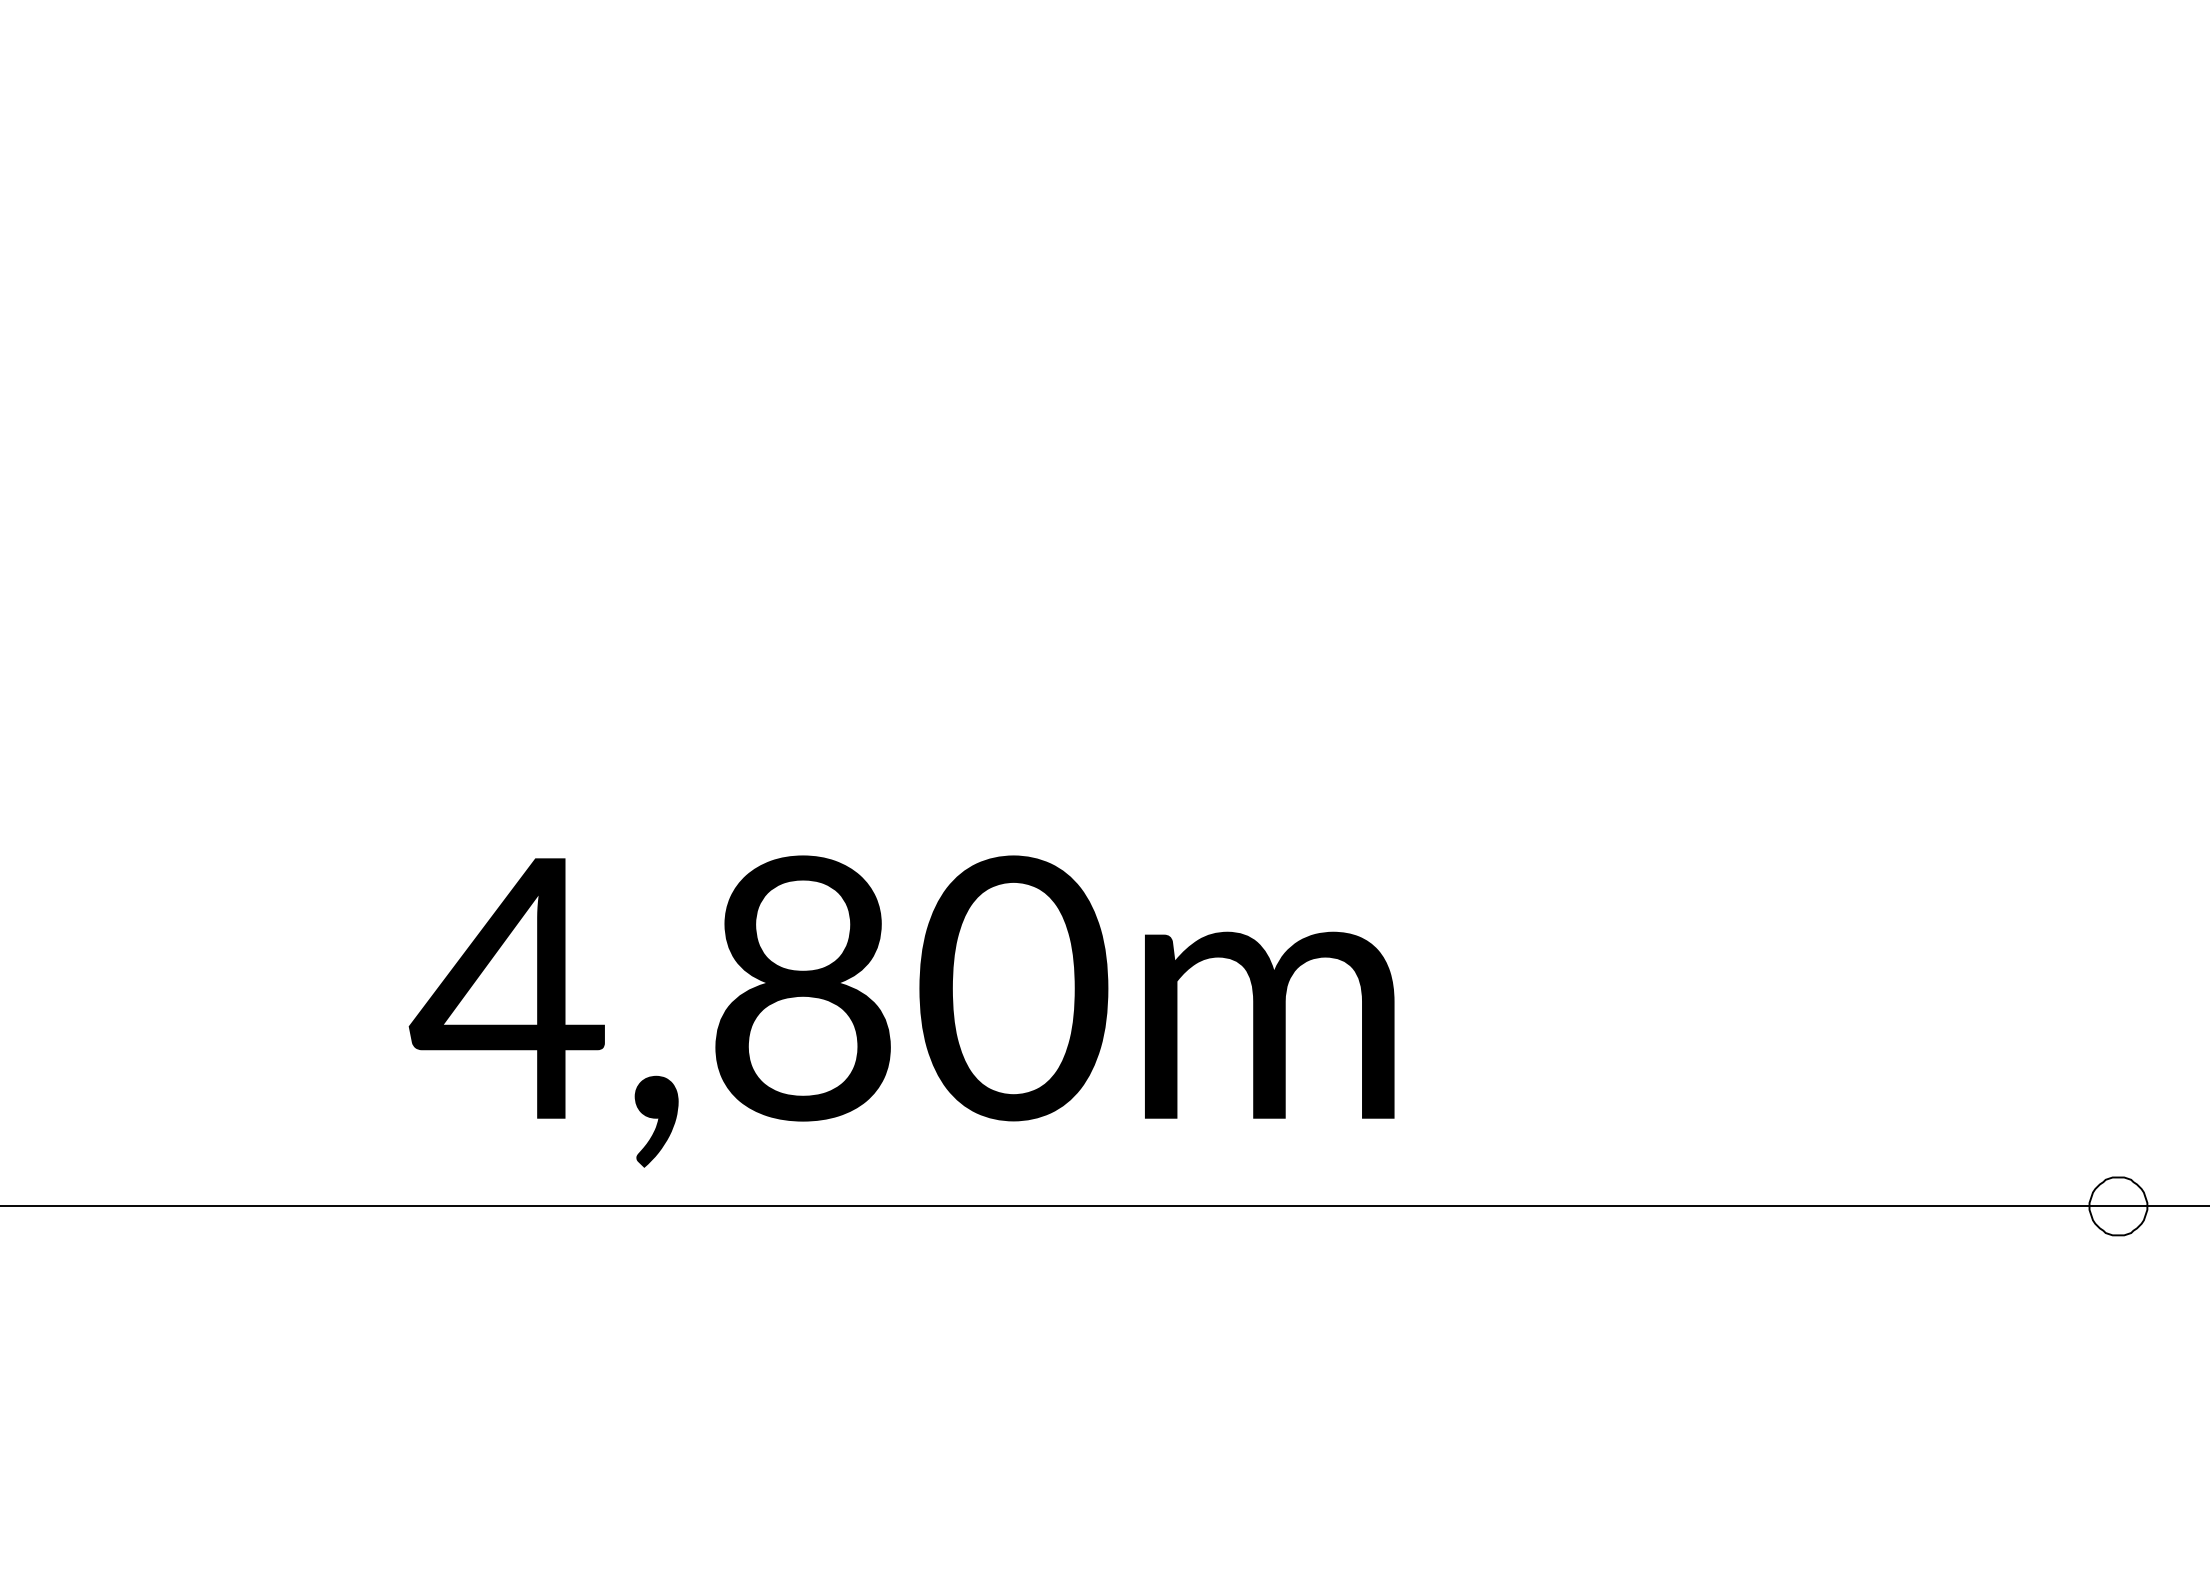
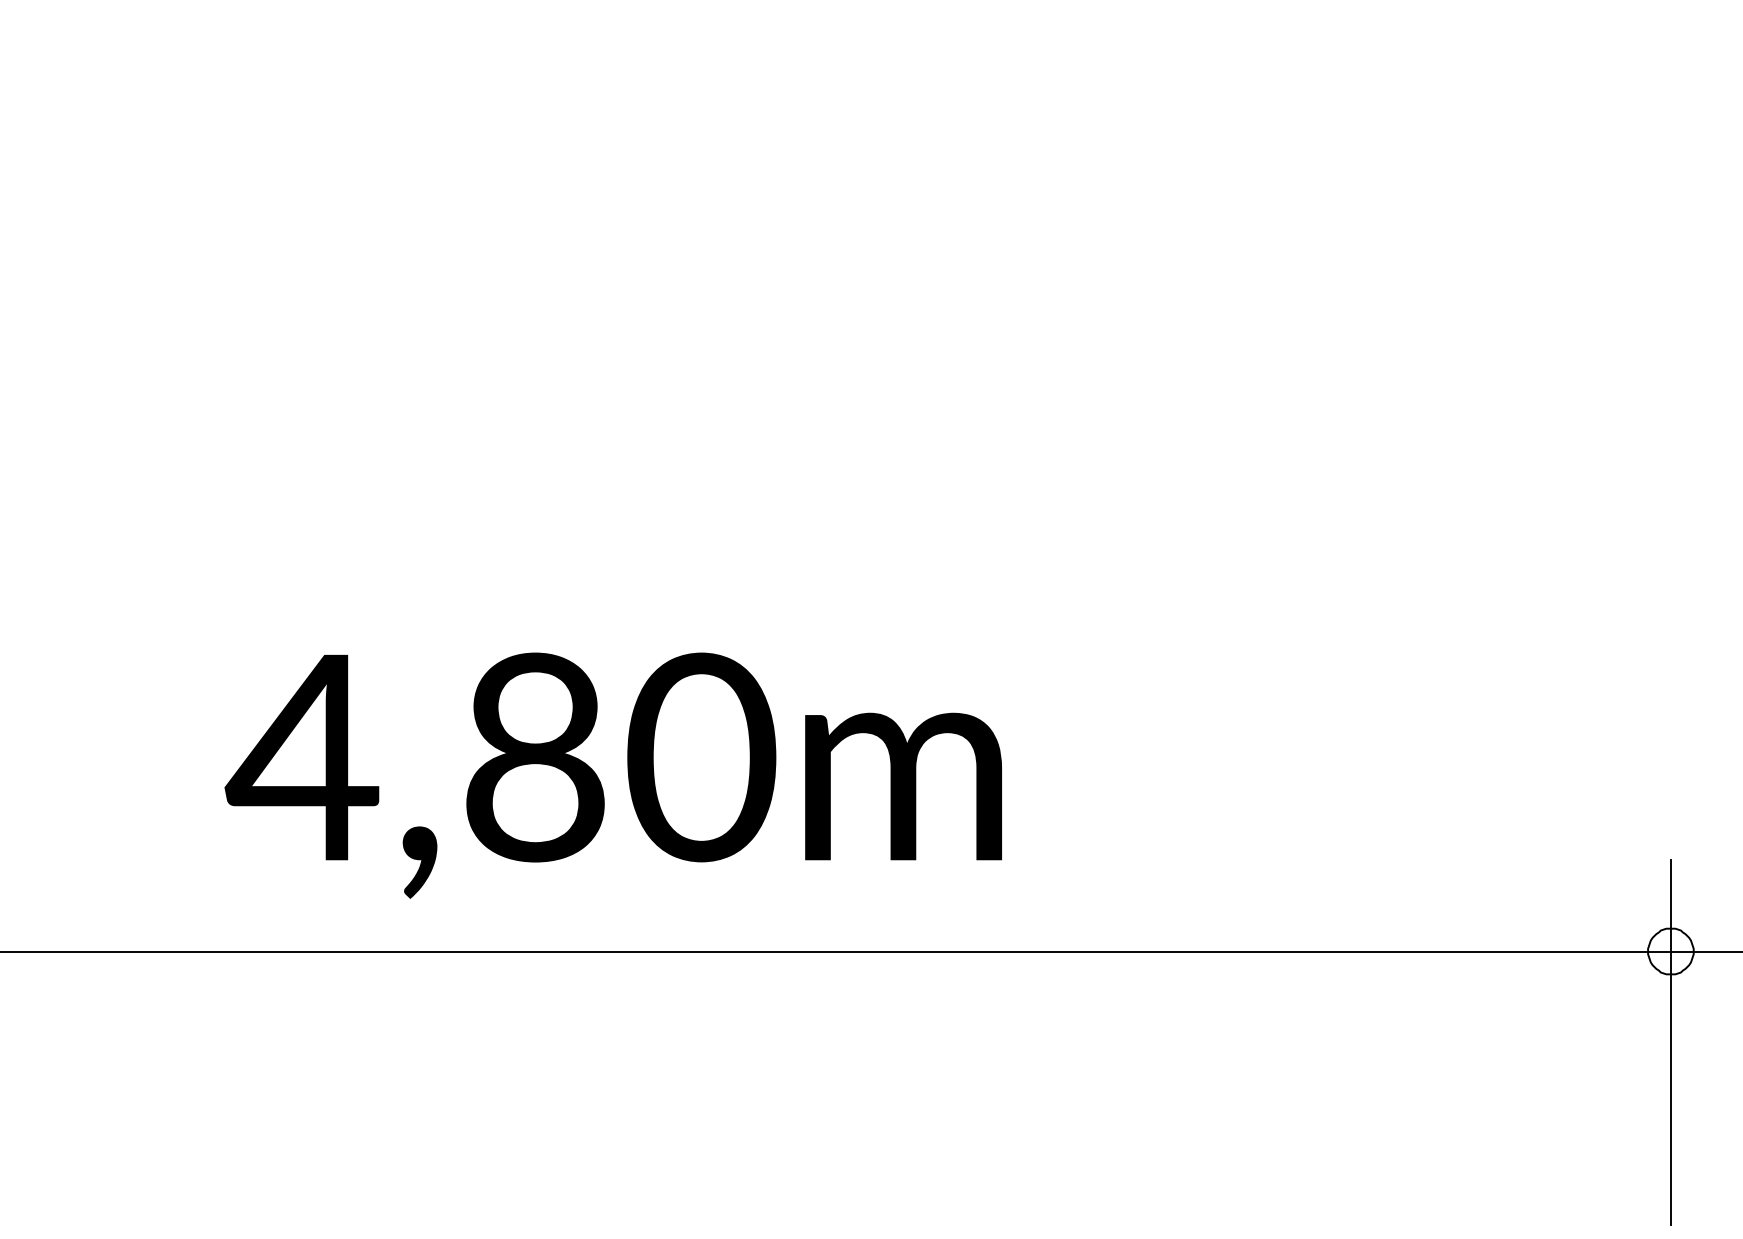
text: (901, 1011) -> (613, 775), moved
line: (2118, 1321) -> (1670, 1042), added

